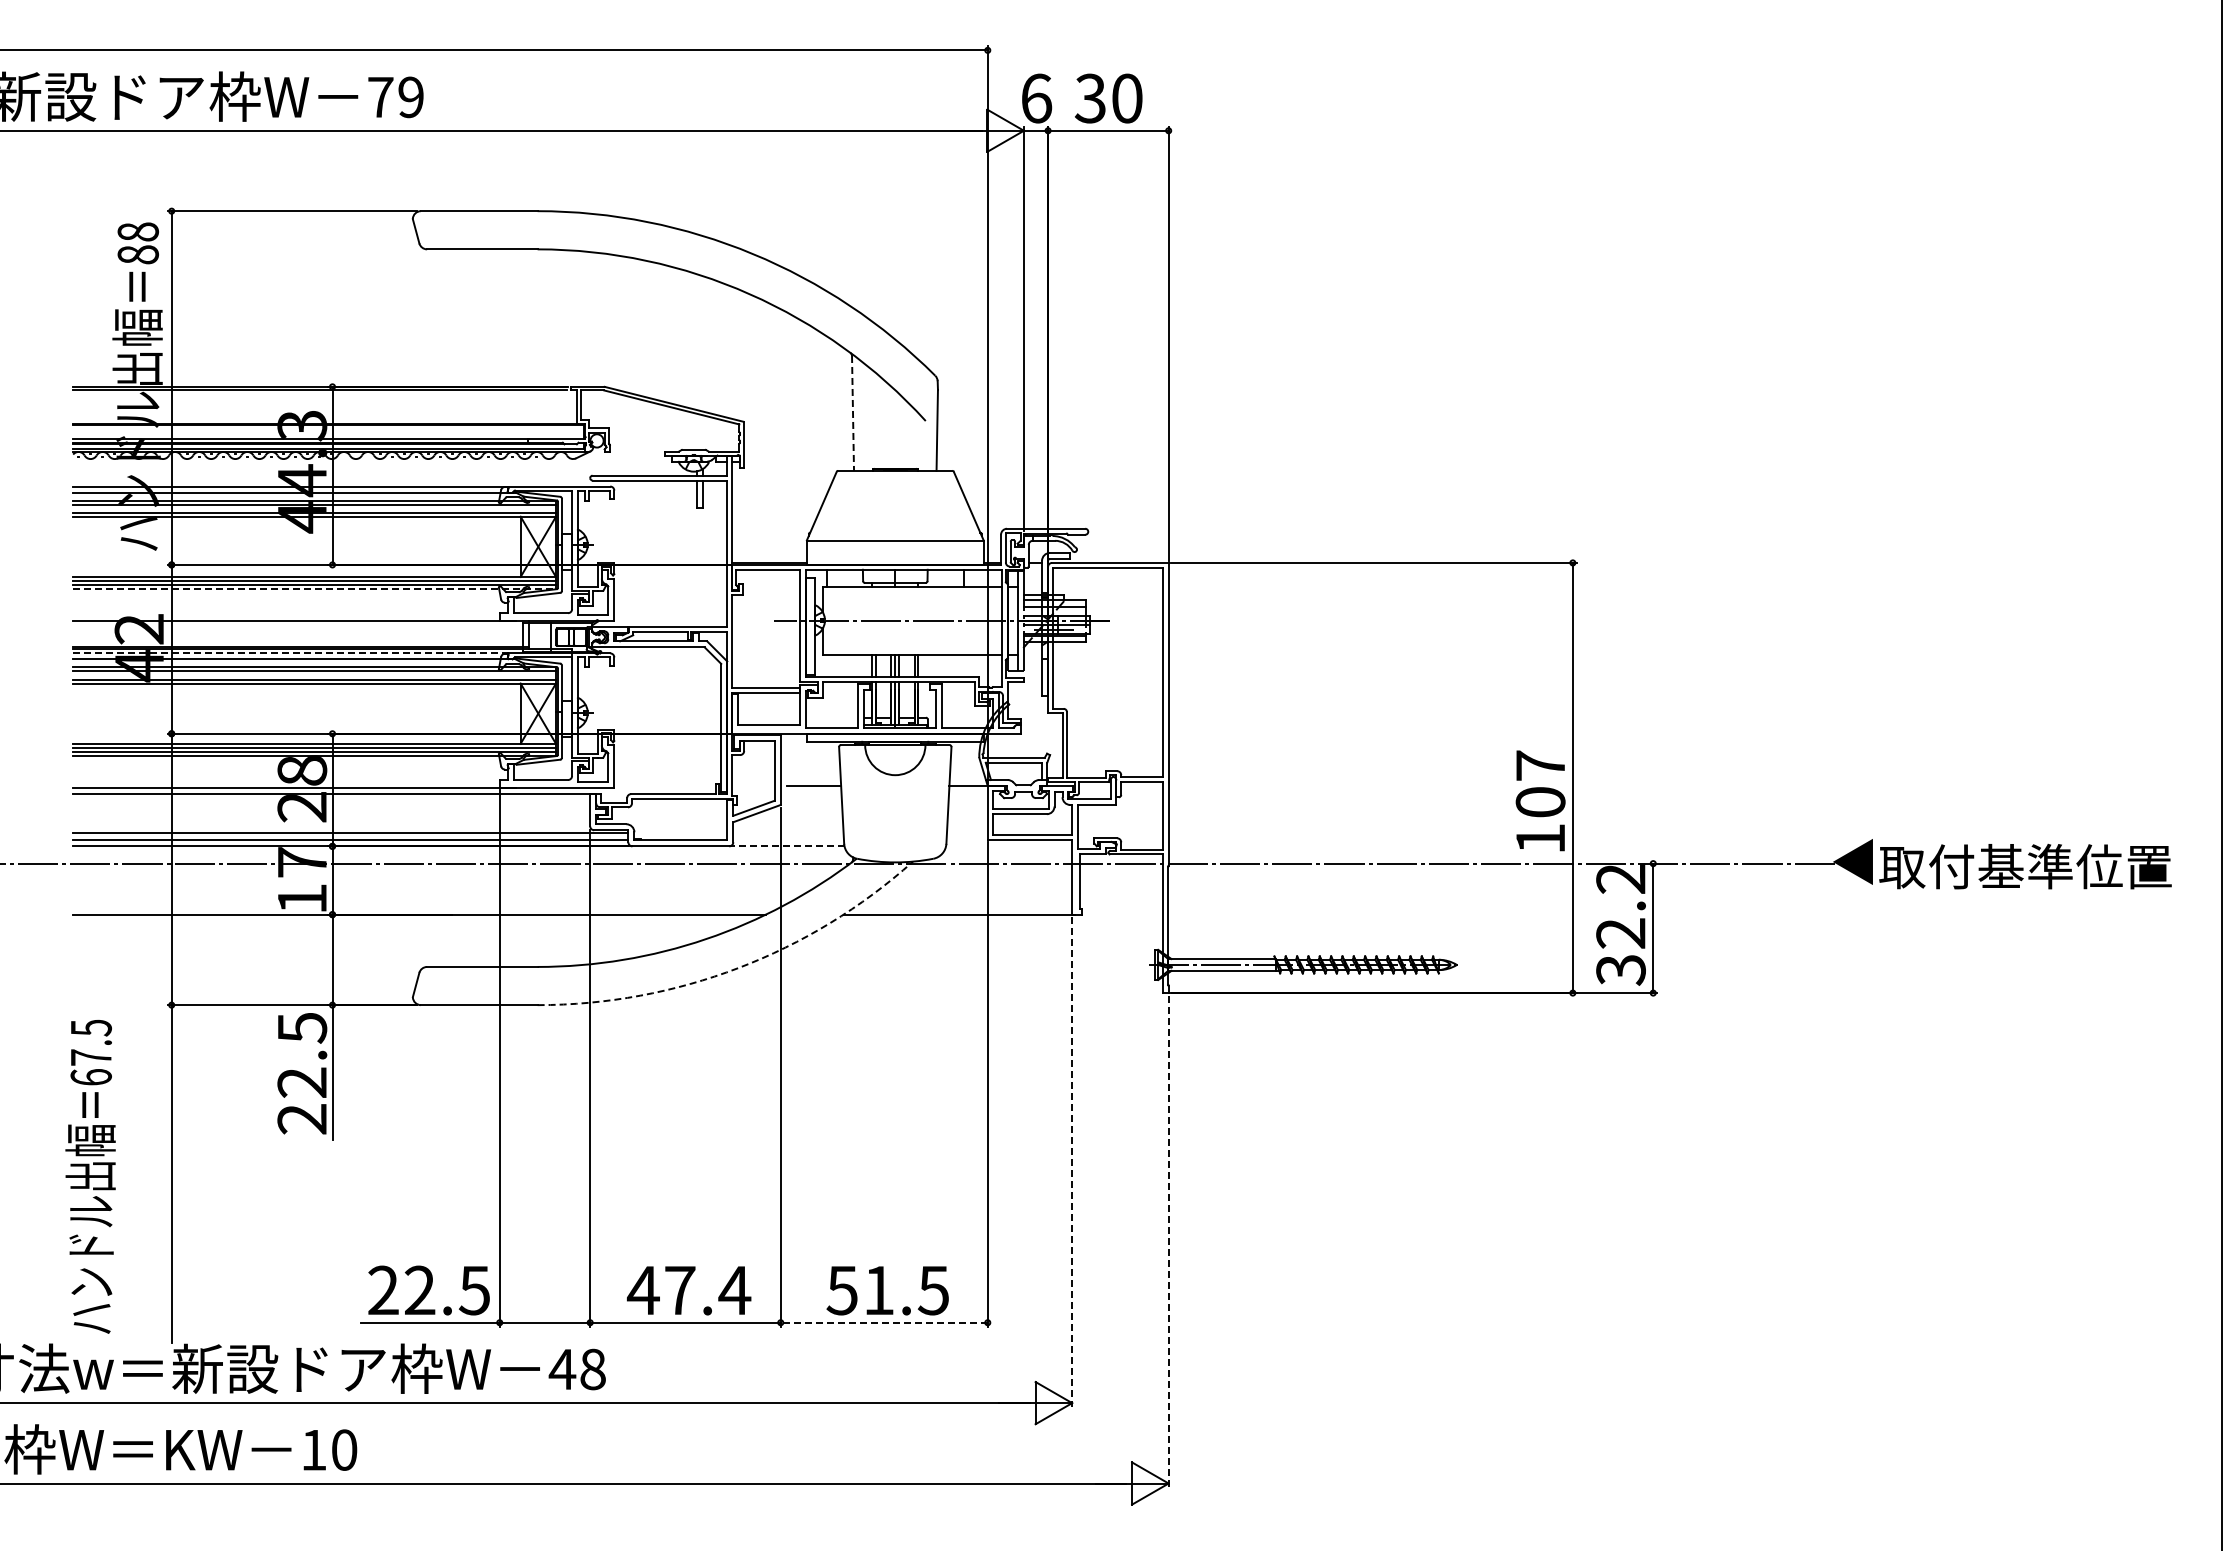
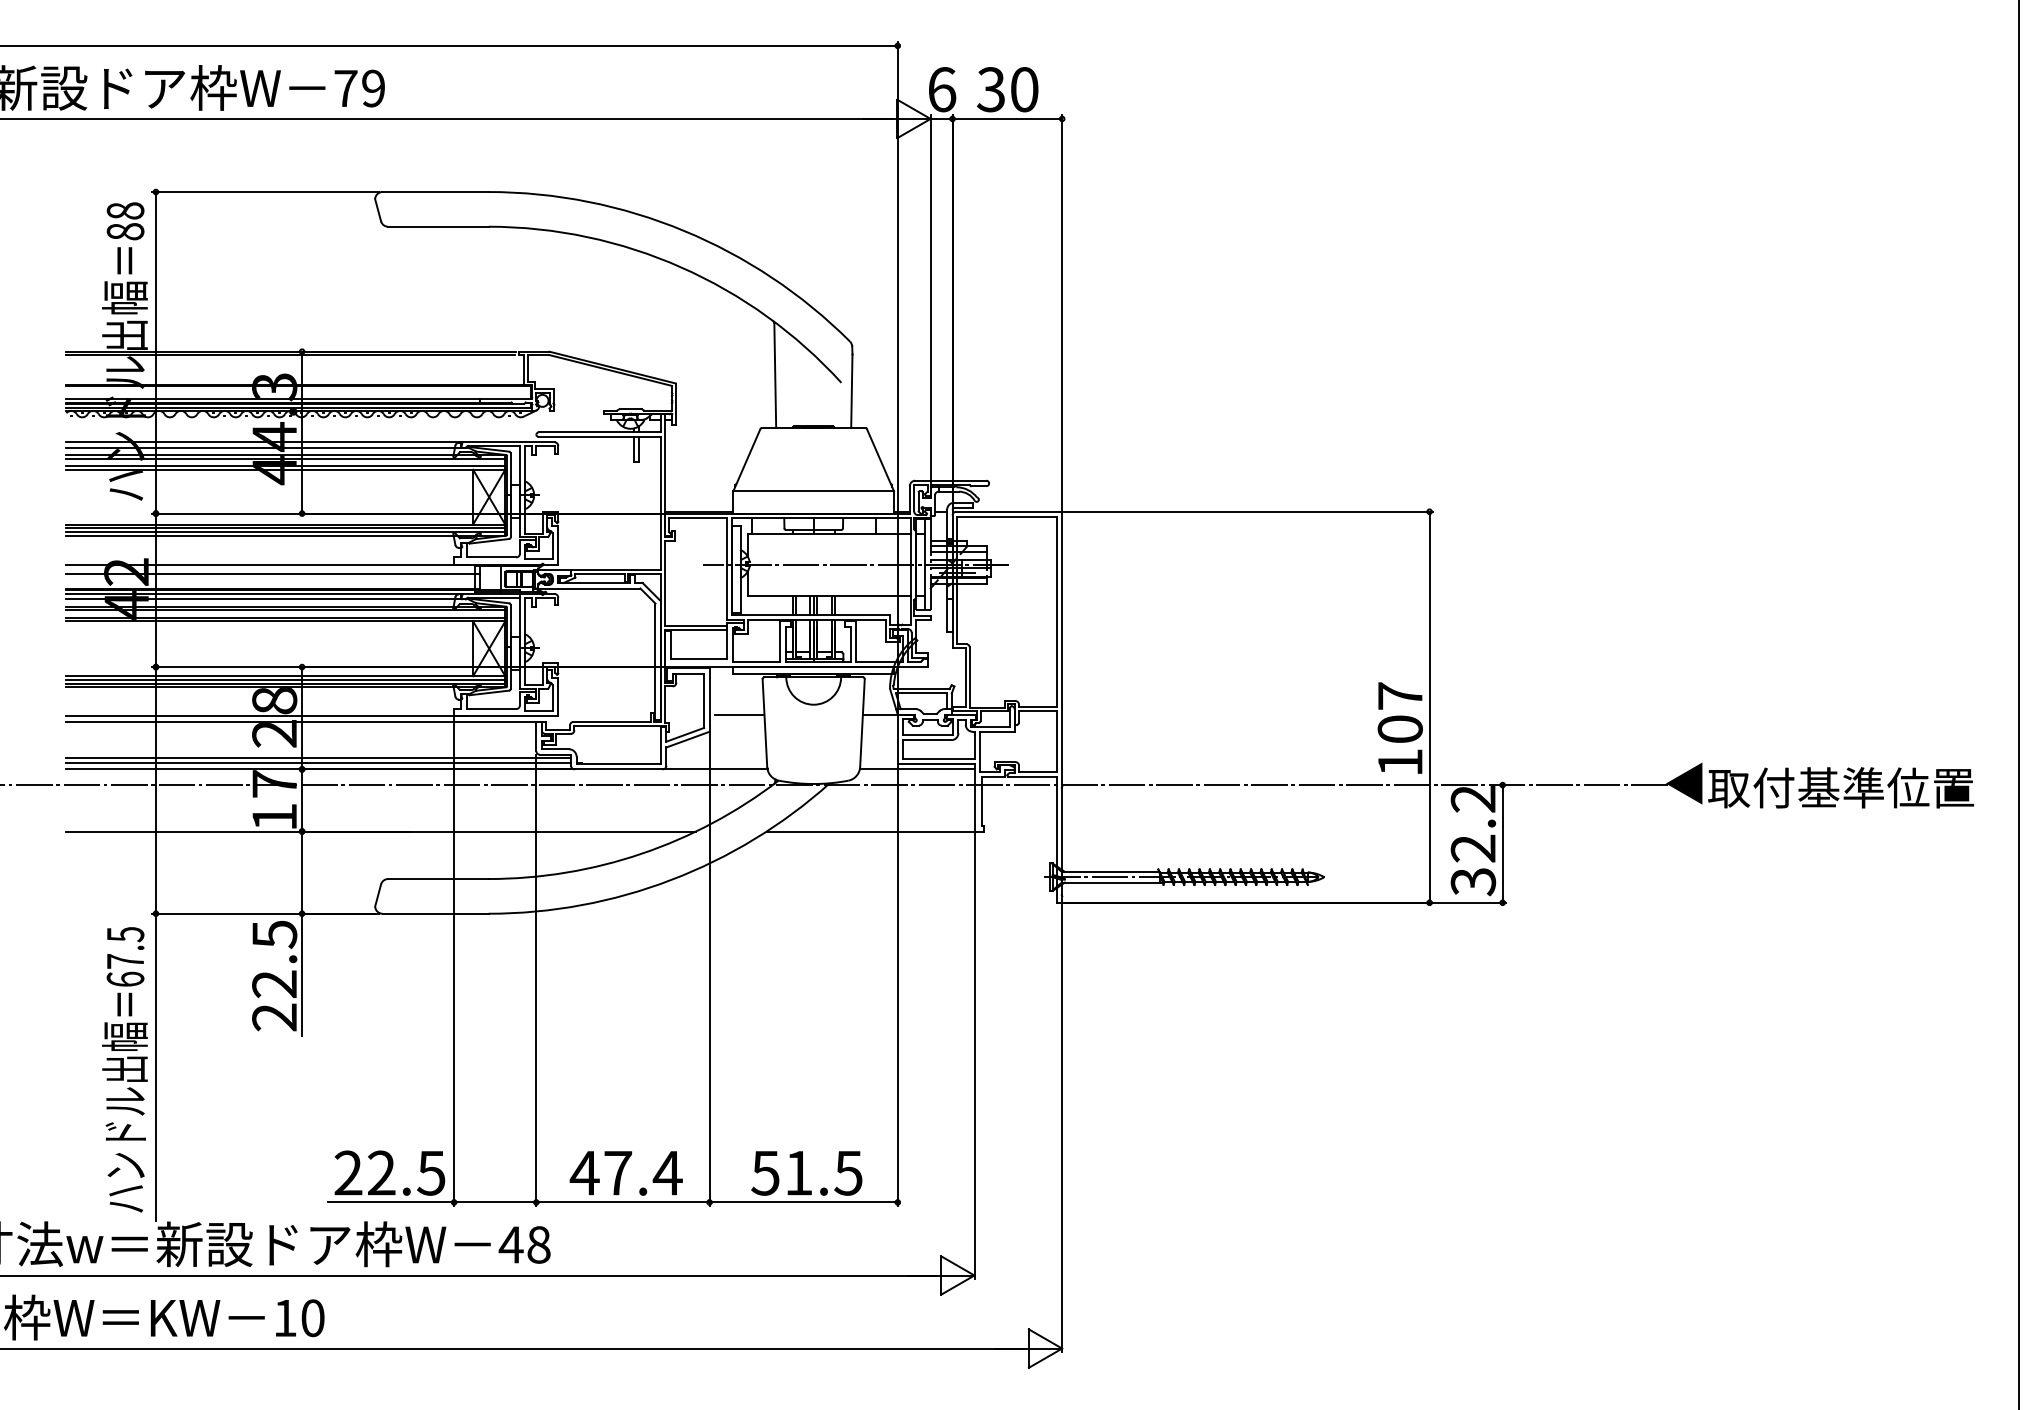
line: (853, 413) -> (775, 375), dashed -> solid
line: (315, 589) -> (286, 535), dashed -> solid
line: (300, 630) -> (273, 573), added
line: (291, 653) -> (264, 594), dashed -> solid
line: (786, 846) -> (714, 769), dashed -> solid
line: (1009, 846) -> (917, 769), added
arc: (738, 968) -> (671, 880), dashed -> solid
line: (1072, 1162) -> (974, 1056), dashed -> solid
text: (90, 1176) -> (124, 1069), moved
line: (1168, 1241) -> (1062, 1128), dashed -> solid
line: (884, 1322) -> (803, 1202), dashed -> solid

